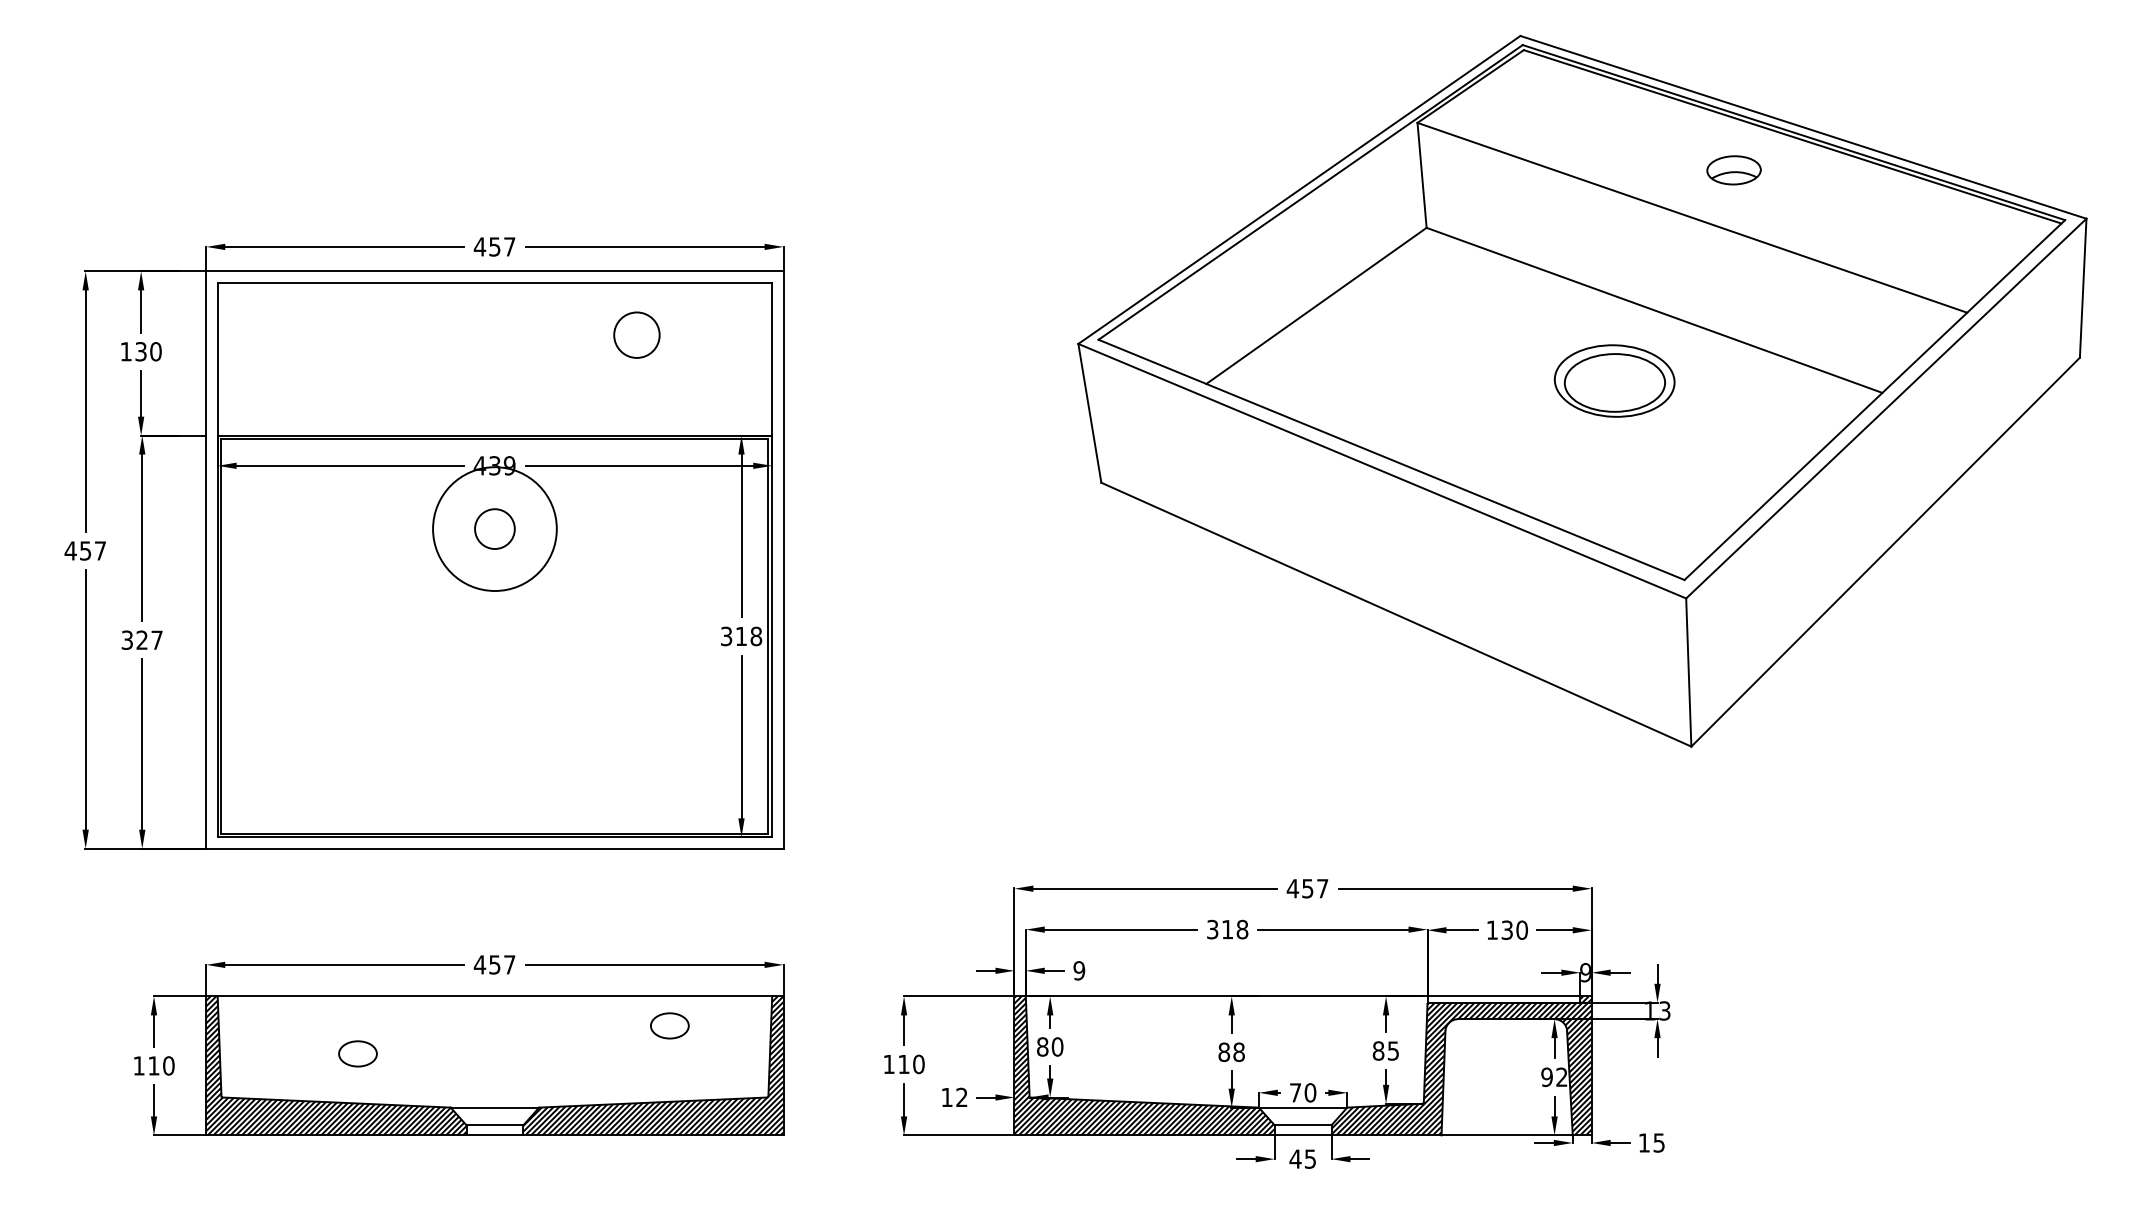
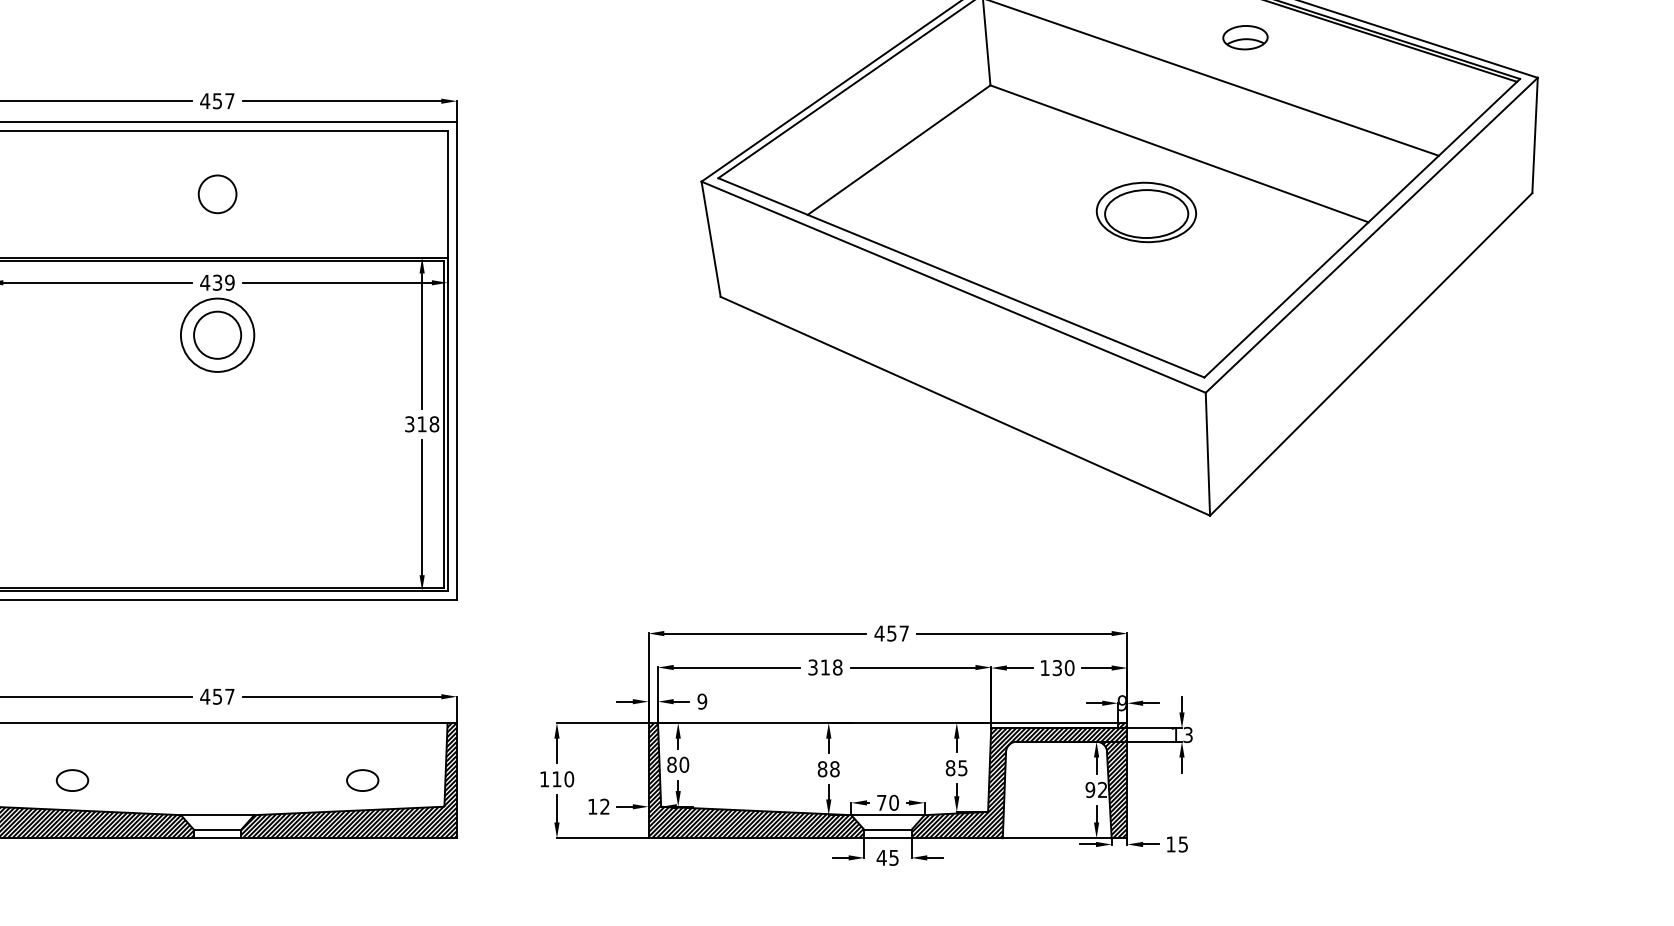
circle: (636, 334) -> (217, 193), moved
circle: (494, 528) -> (217, 334), size x0.71
circle: (494, 528) -> (217, 334), size x1.43
part: (669, 1025) -> (362, 780), moved
part: (357, 1053) -> (72, 780), moved

